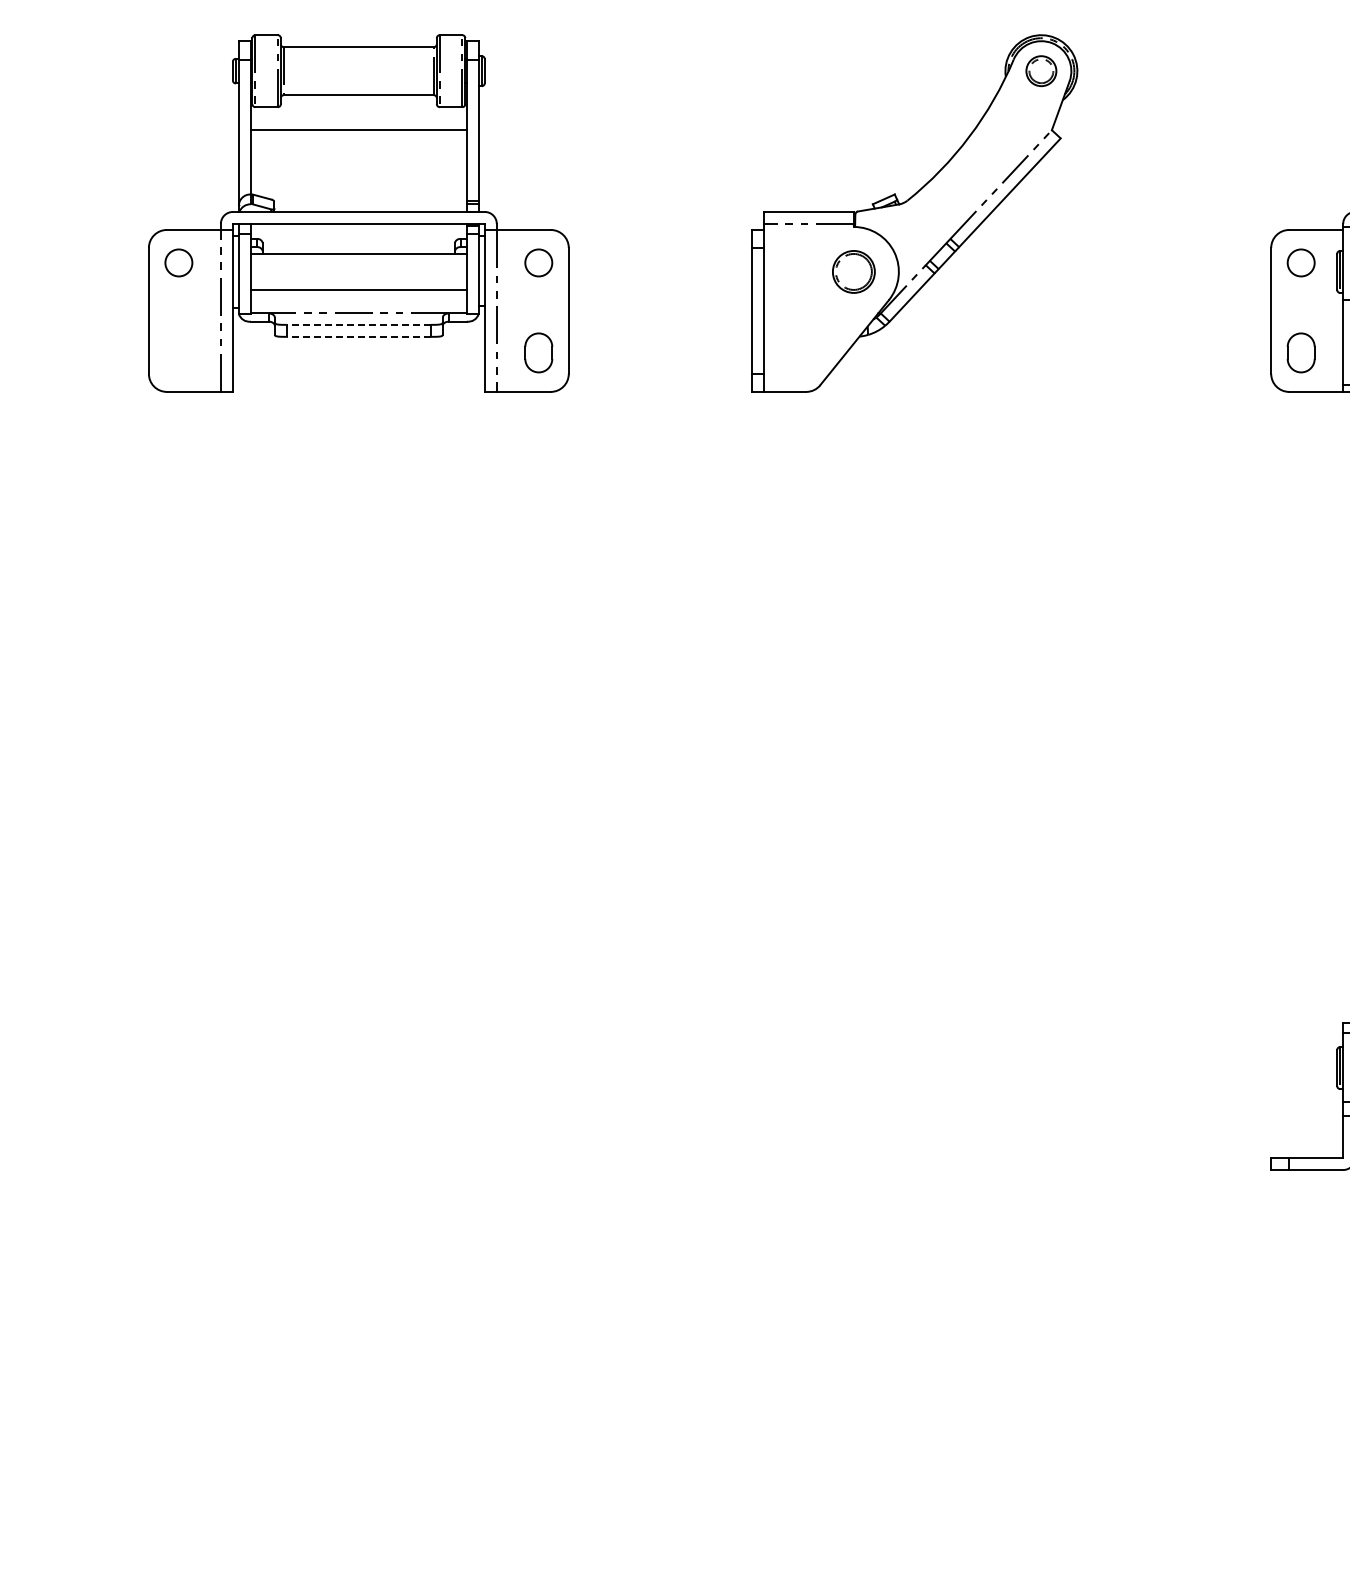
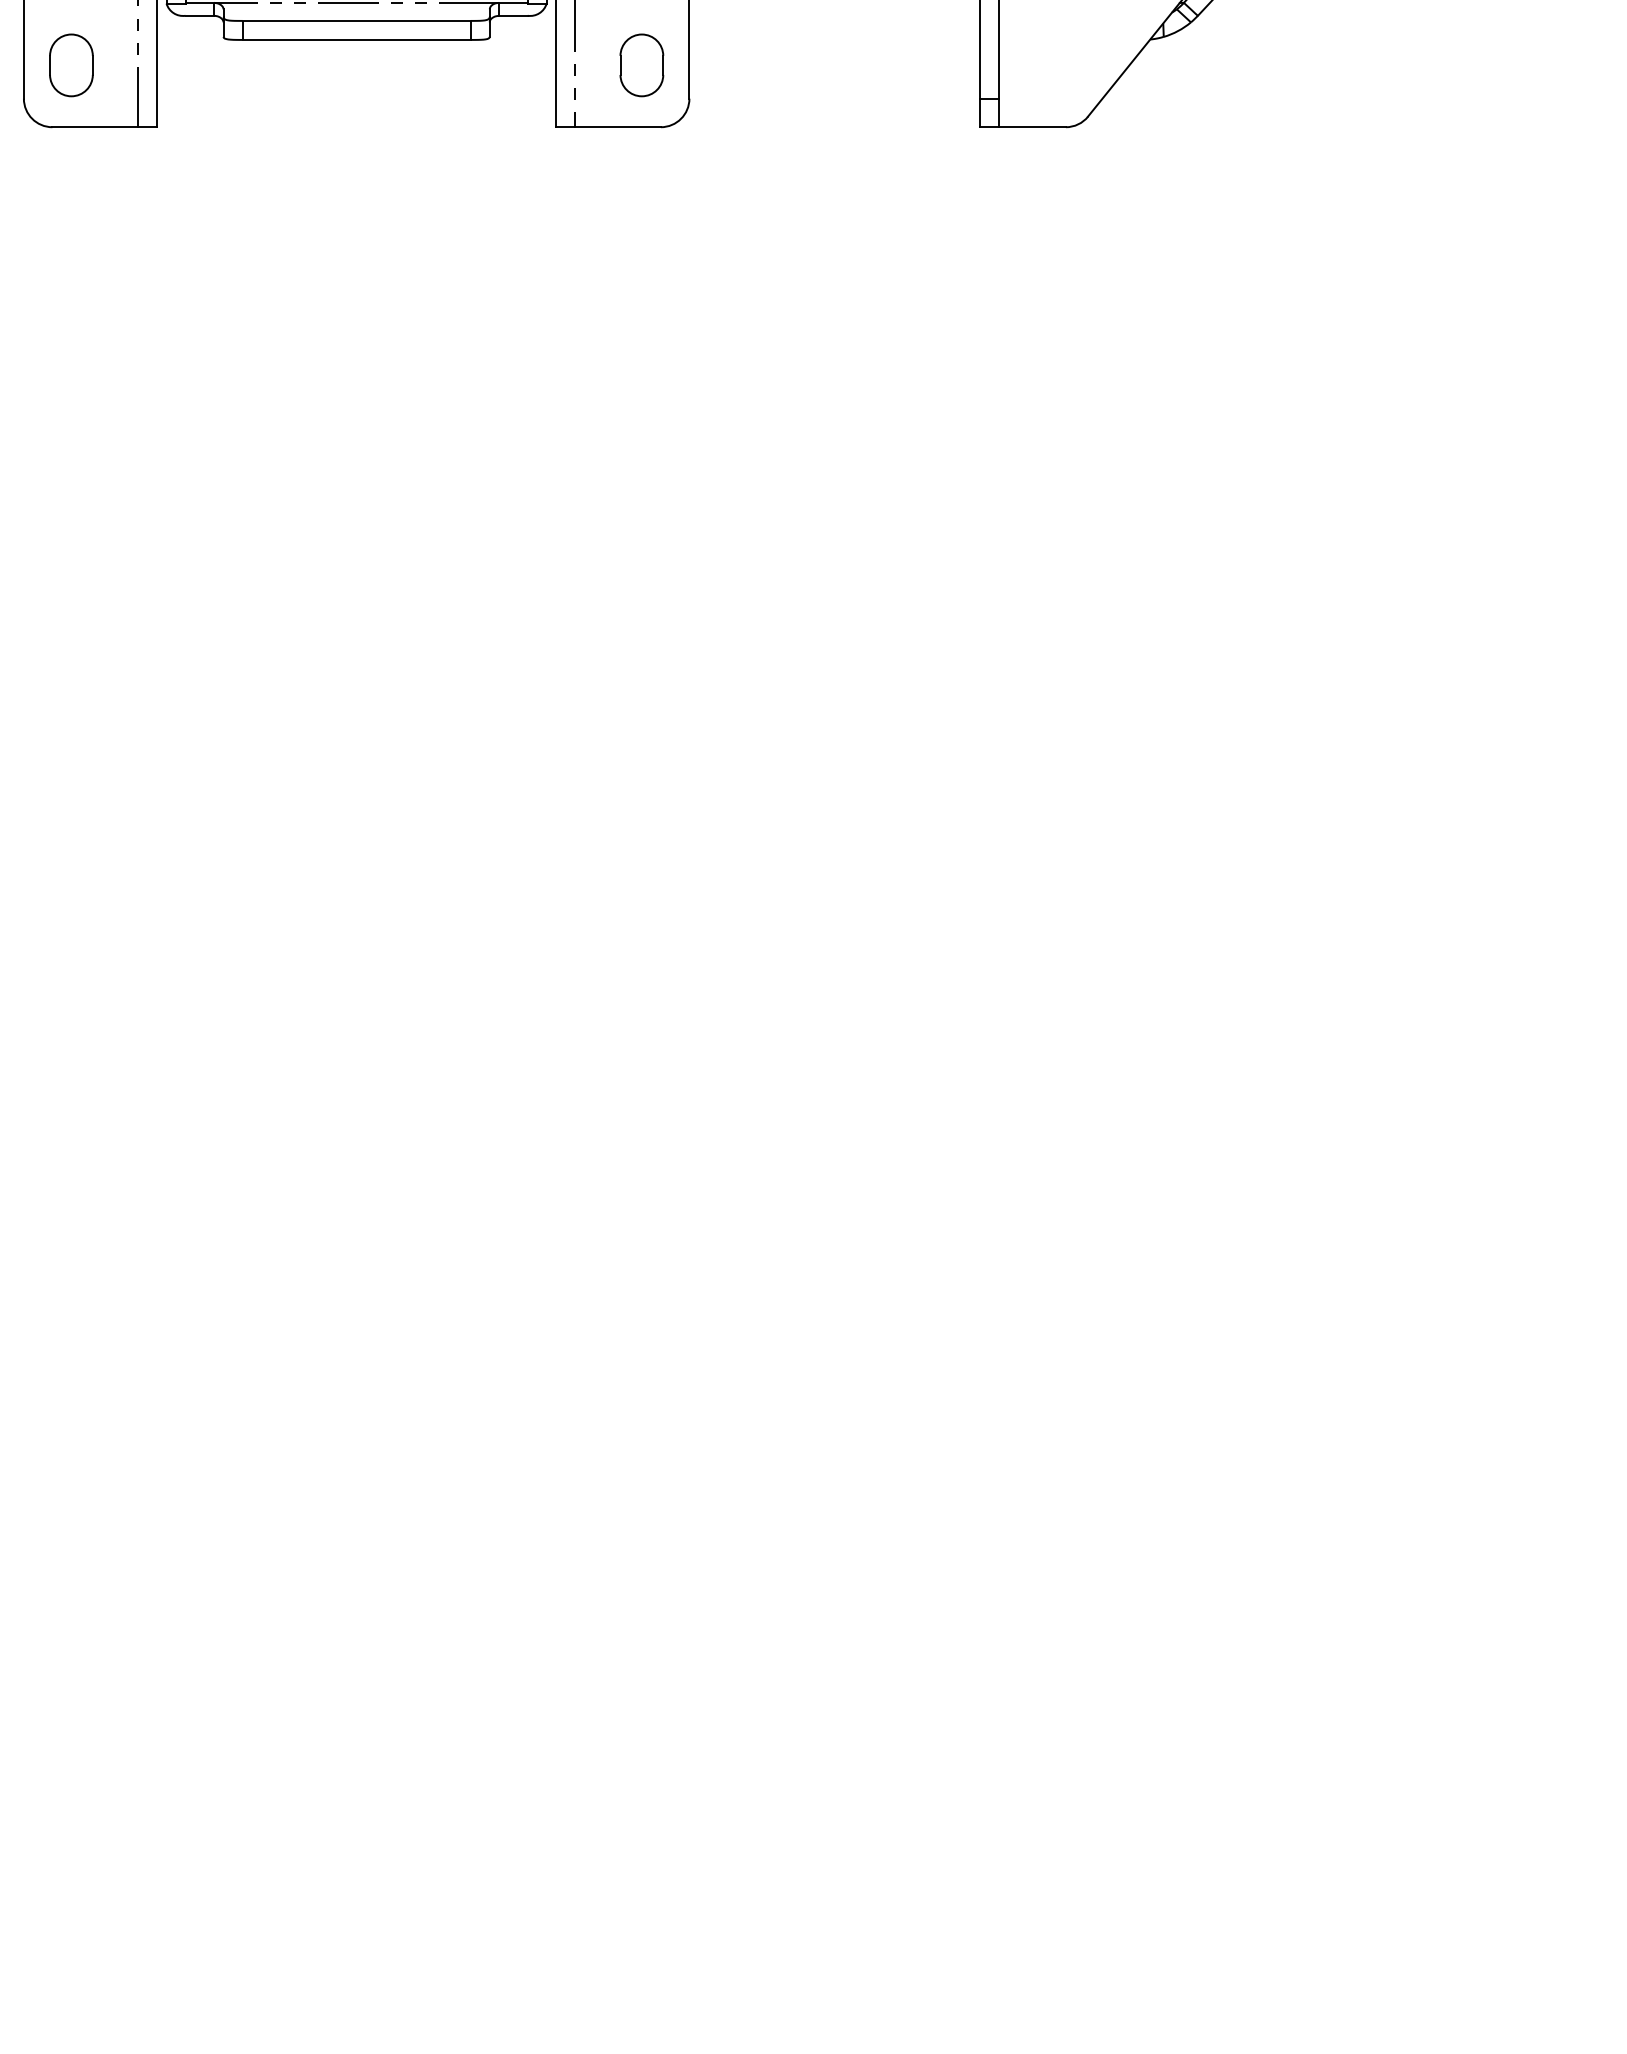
line: (358, 324) -> (356, 20), dashed -> solid
line: (358, 336) -> (356, 39), dashed -> solid
part: (178, 352) -> (70, 64), added

